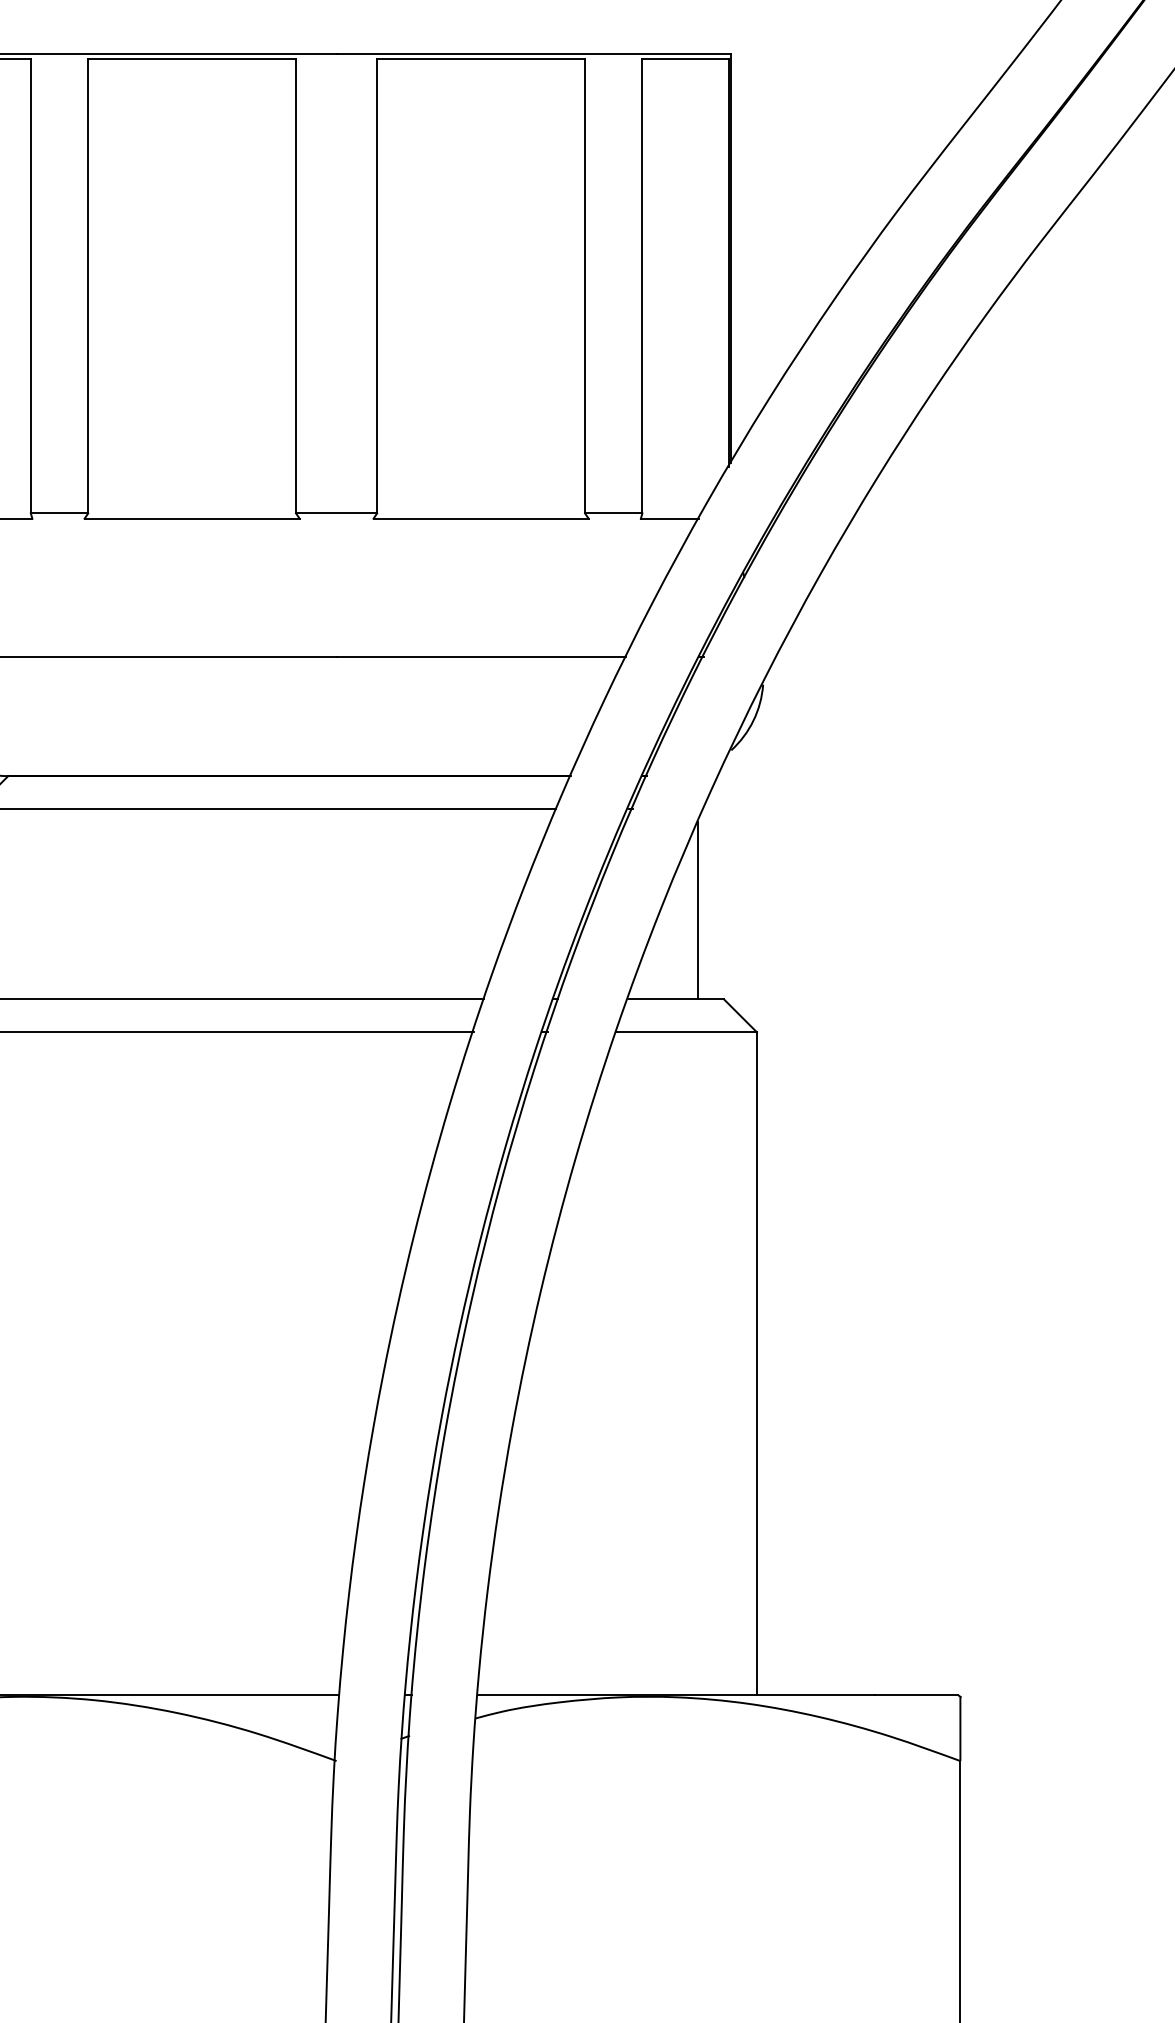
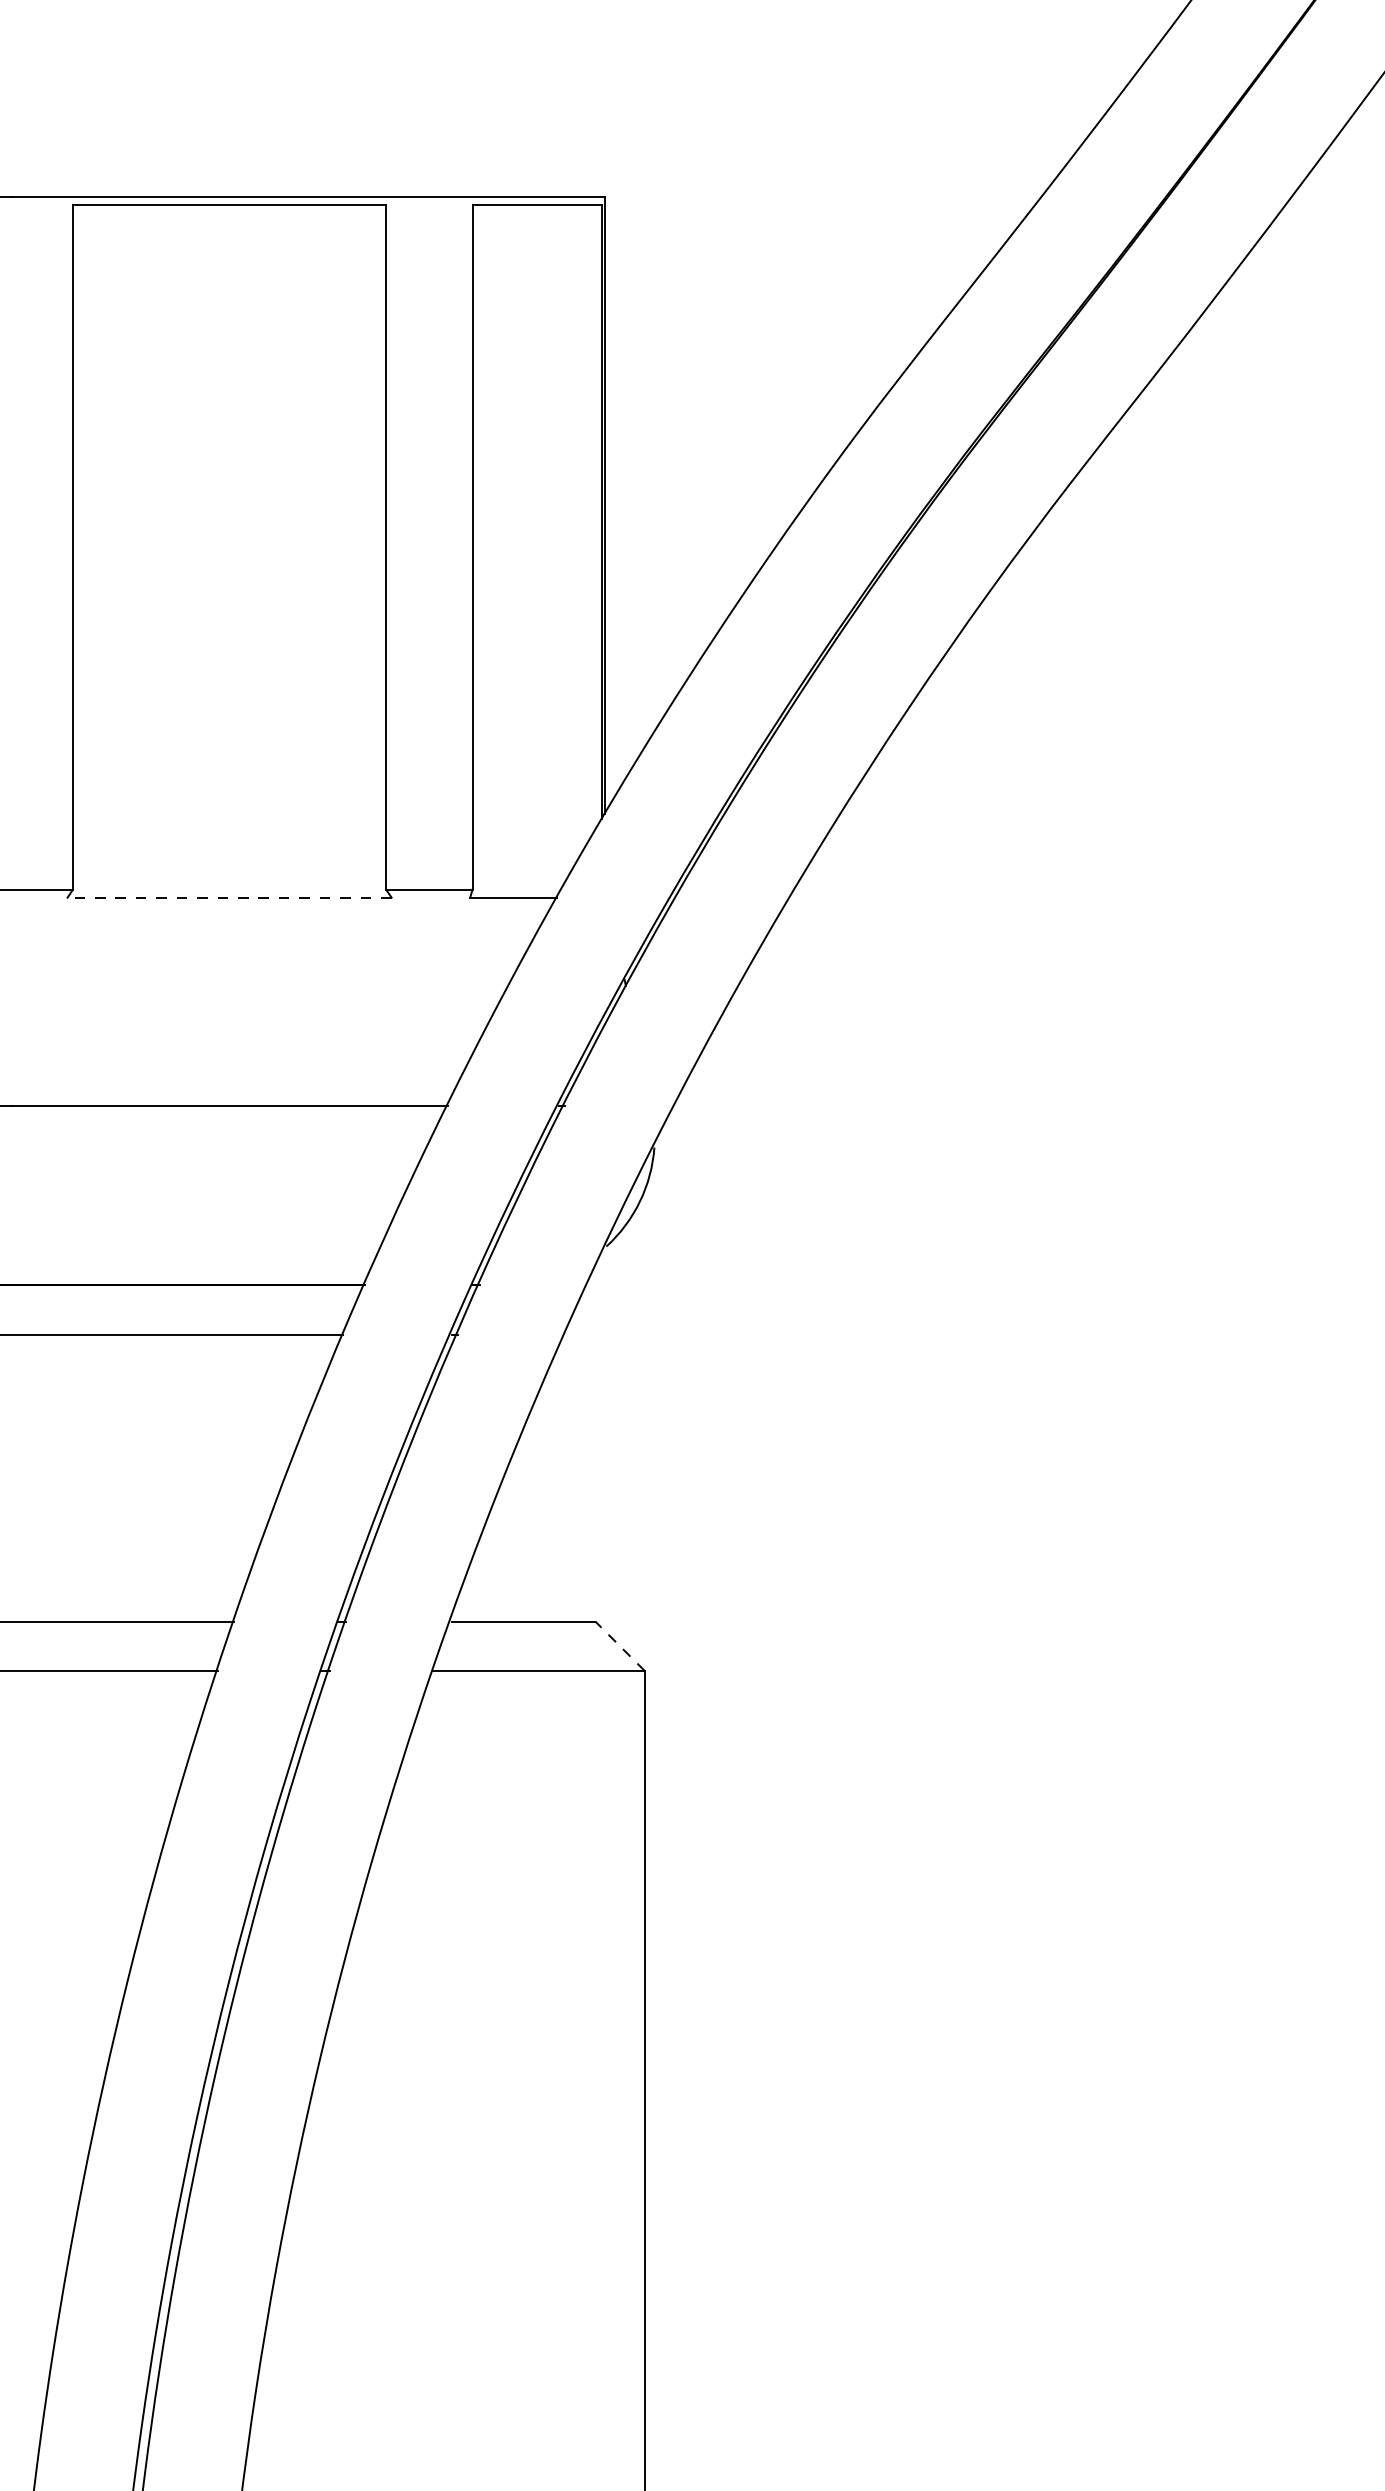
line: (481, 518) -> (230, 897), solid -> dashed
line: (697, 910) -> (555, 1487), removed
line: (740, 1015) -> (620, 1645), solid -> dashed

